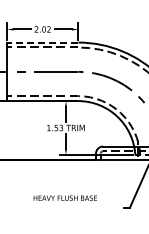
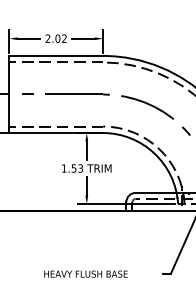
line: (42, 42) -> (55, 55), dashed -> solid
text: (64, 197) -> (84, 273), moved

